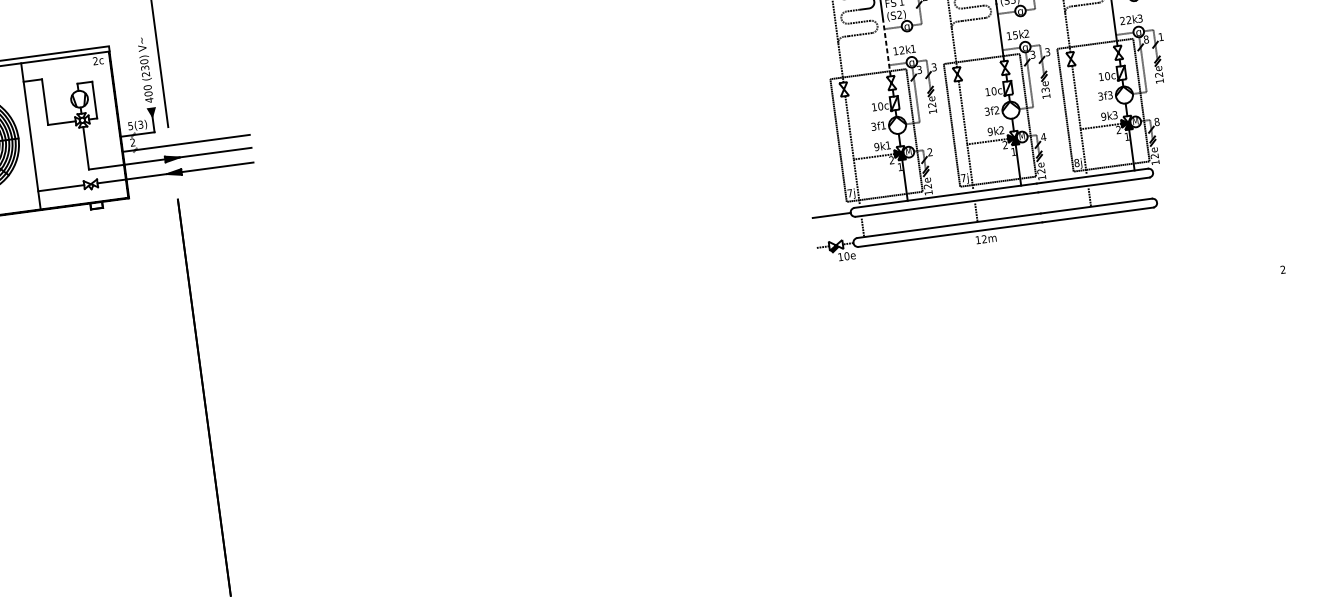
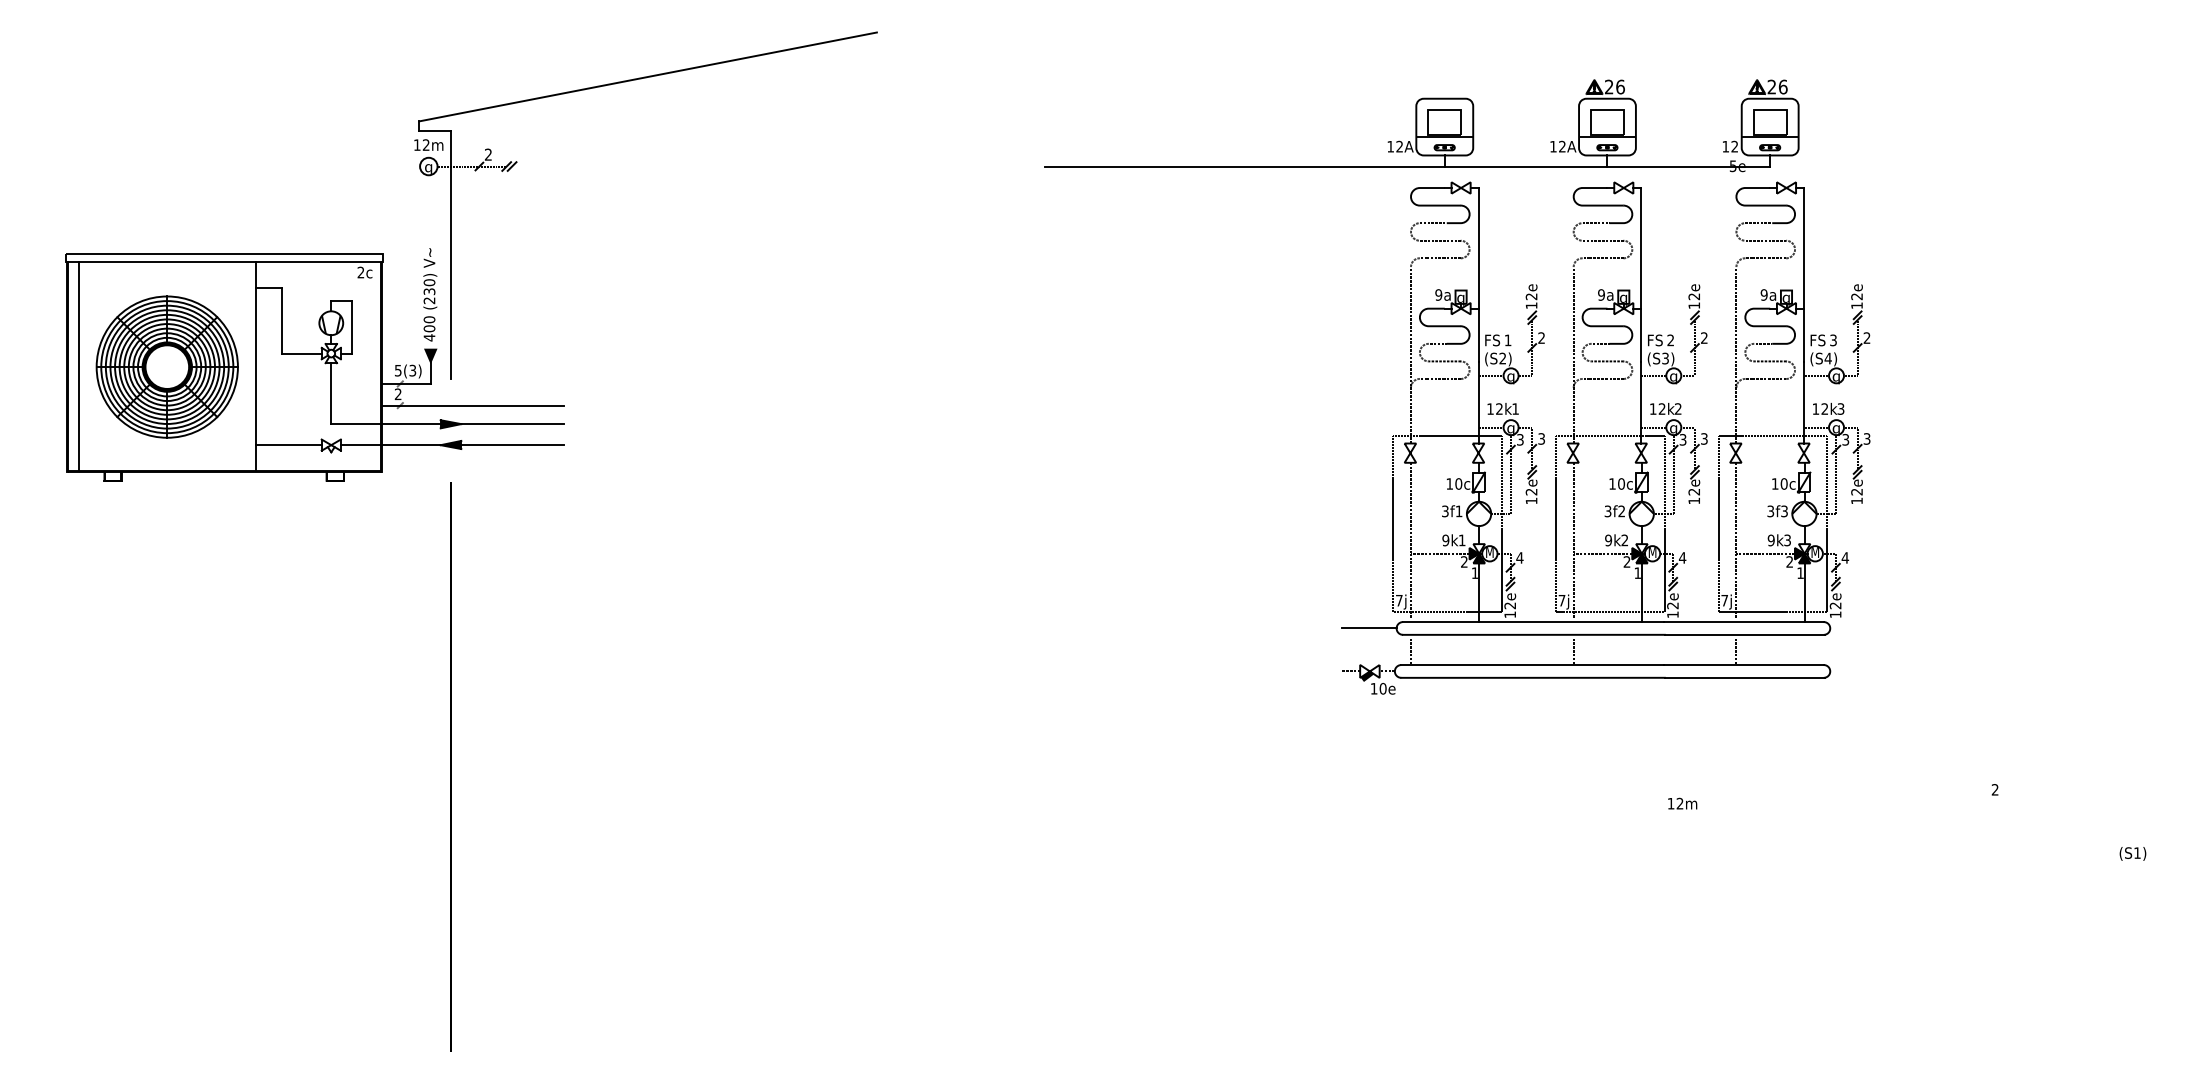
text: (1122, 20) -> (1815, 408), 22k -> 12k
text: (1014, 34) -> (1661, 408), 15k -> 12k
text: (1160, 36) -> (1866, 438), 1 -> 3
text: (1146, 39) -> (1845, 439), 8 -> 3
line: (886, 47) -> (1478, 402), dashed -> solid
text: (1045, 89) -> (1694, 491), 13e -> 12e
text: (1157, 121) -> (1845, 557), 8 -> 4
text: (929, 152) -> (1519, 557), 2 -> 4
text: (1076, 162) -> (1724, 600), 8j -> 7j
text: (986, 238) -> (1682, 803), moved

